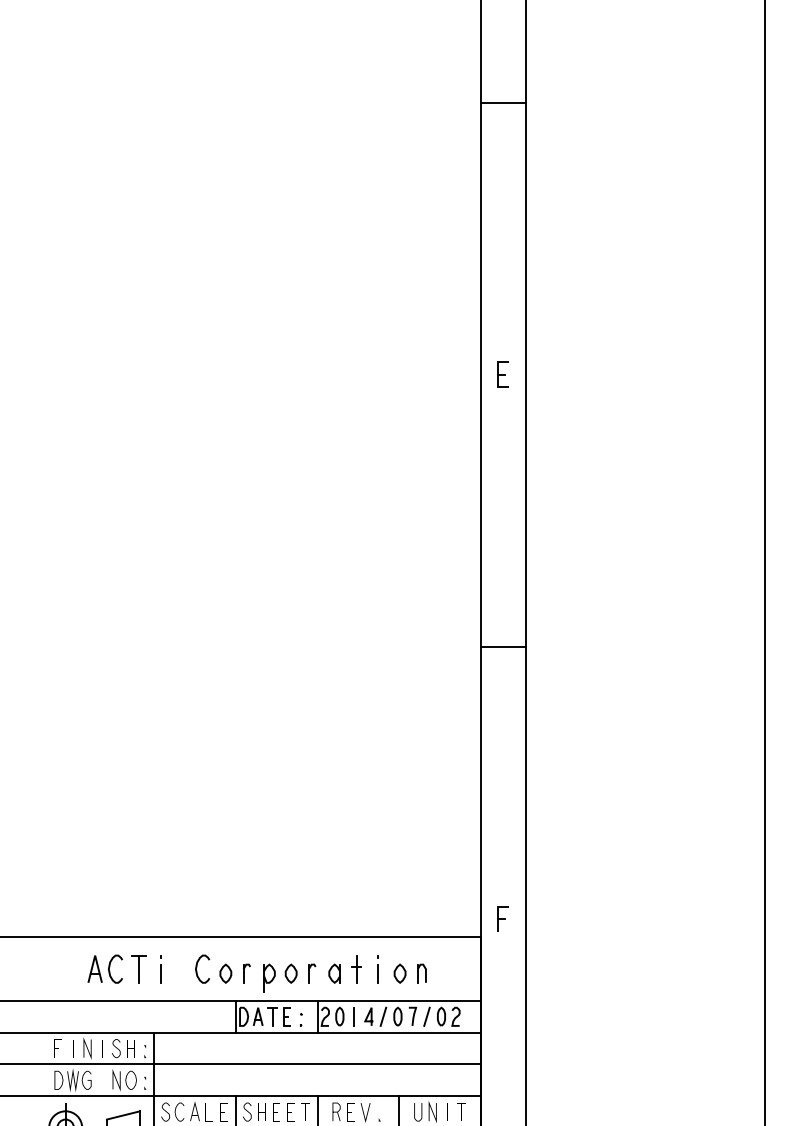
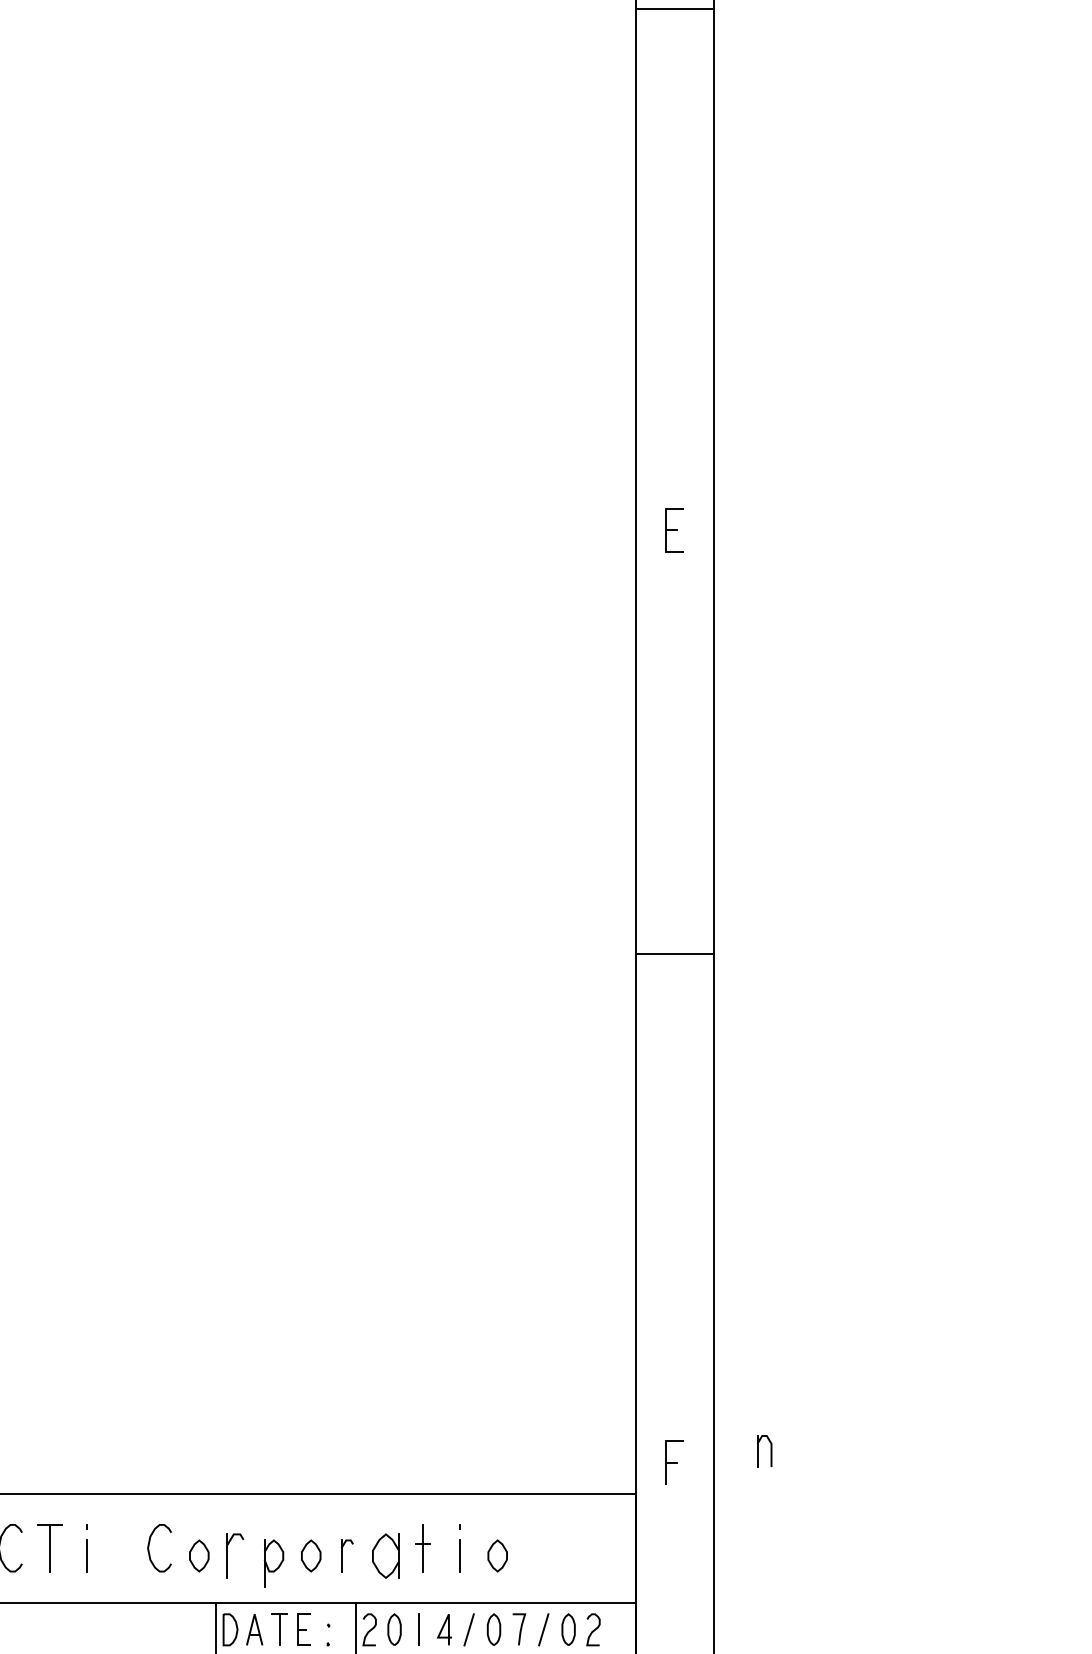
line: (503, 102) -> (674, 9), moved
line: (503, 647) -> (674, 954), moved
part: (246, 973) -> (234, 1555), size x1.4
part: (334, 973) -> (385, 1555), size x1.4
part: (421, 973) -> (763, 1451), moved

